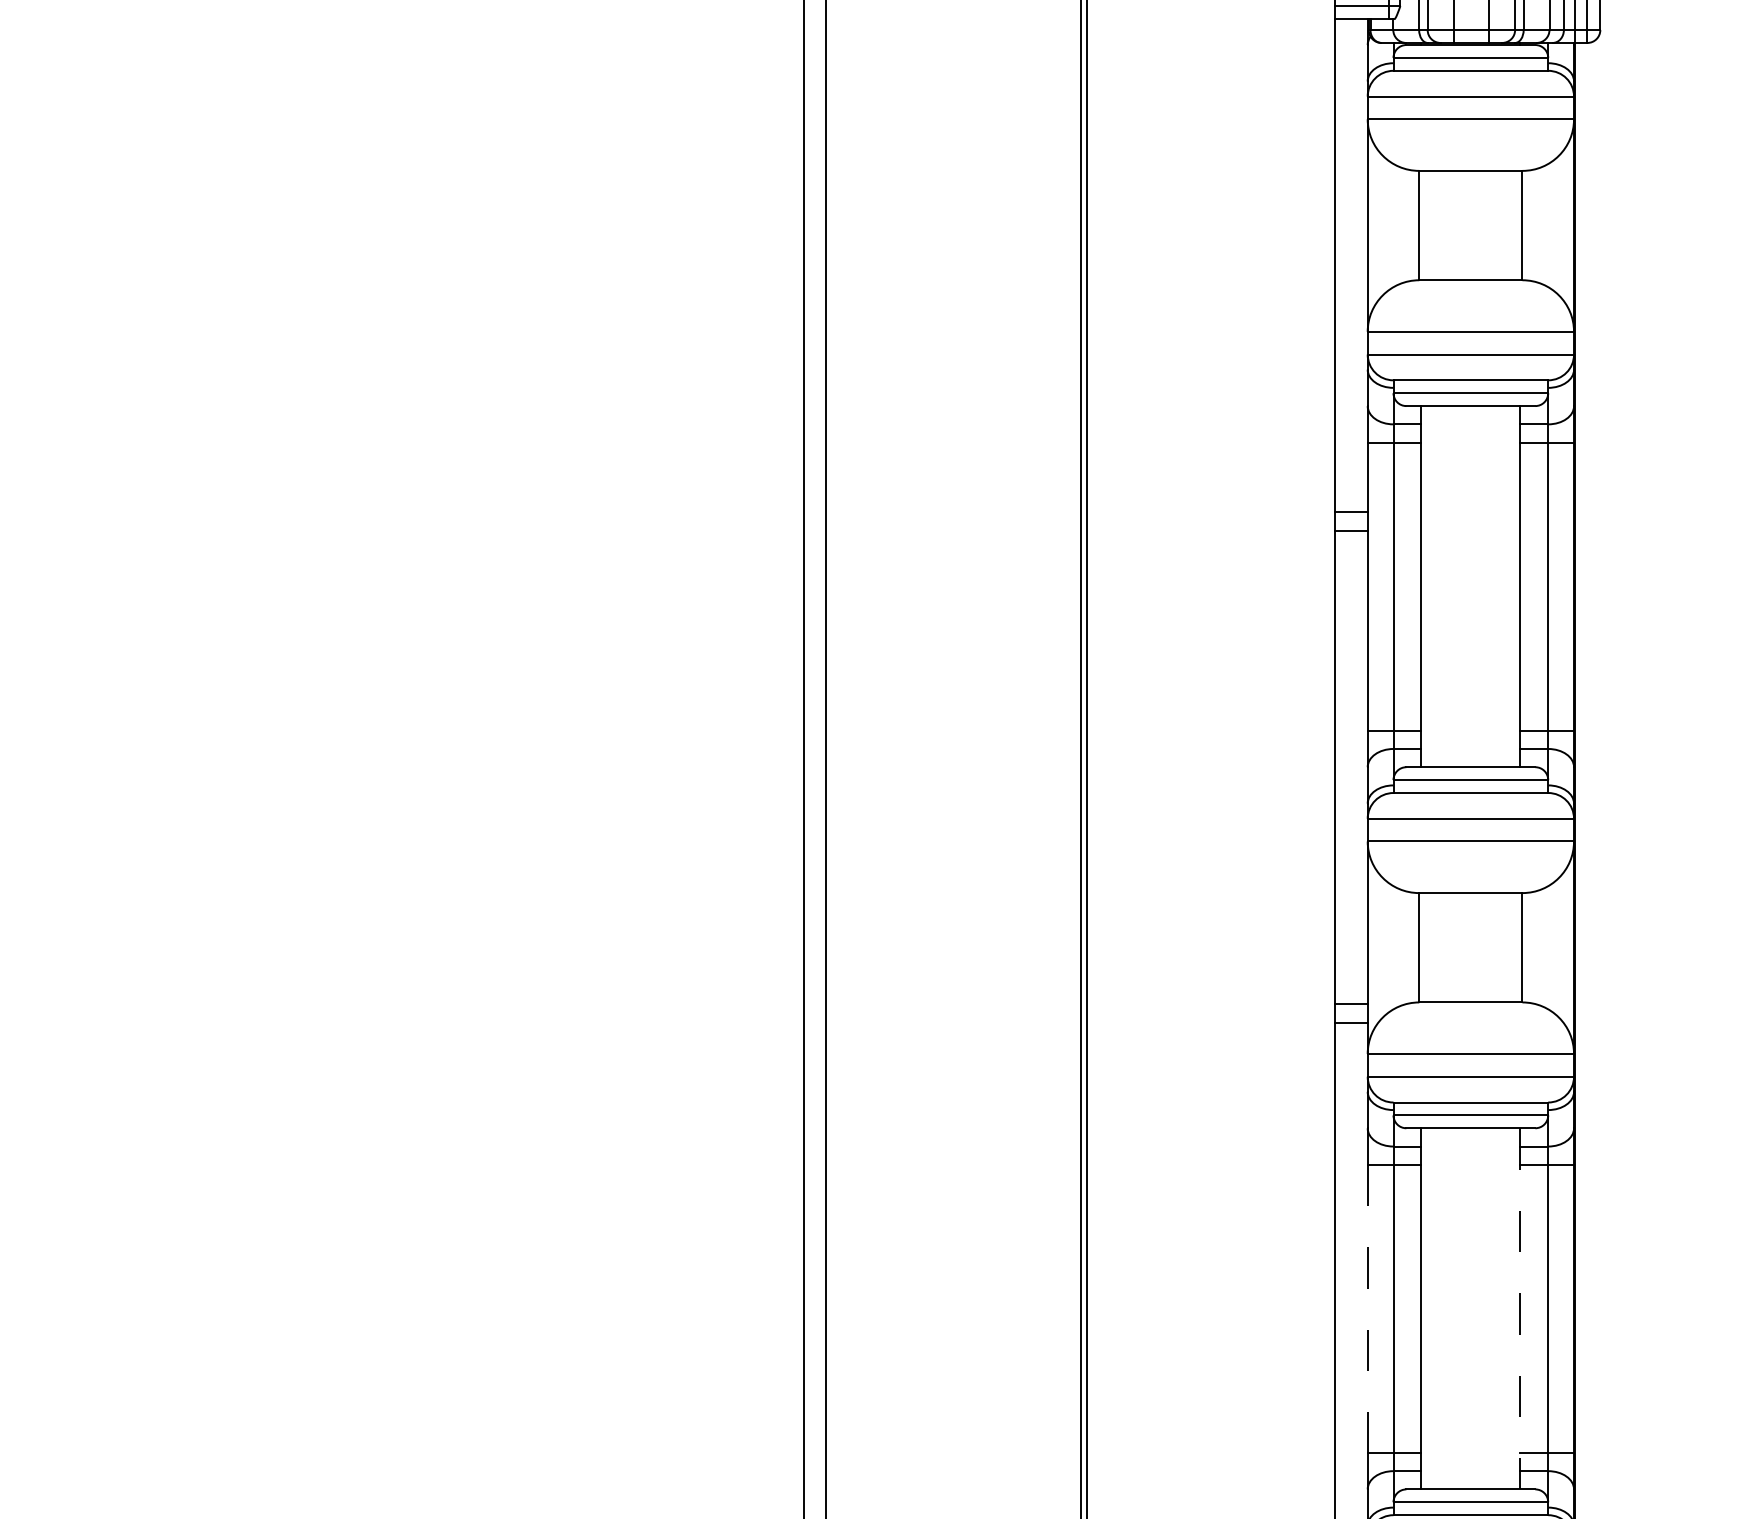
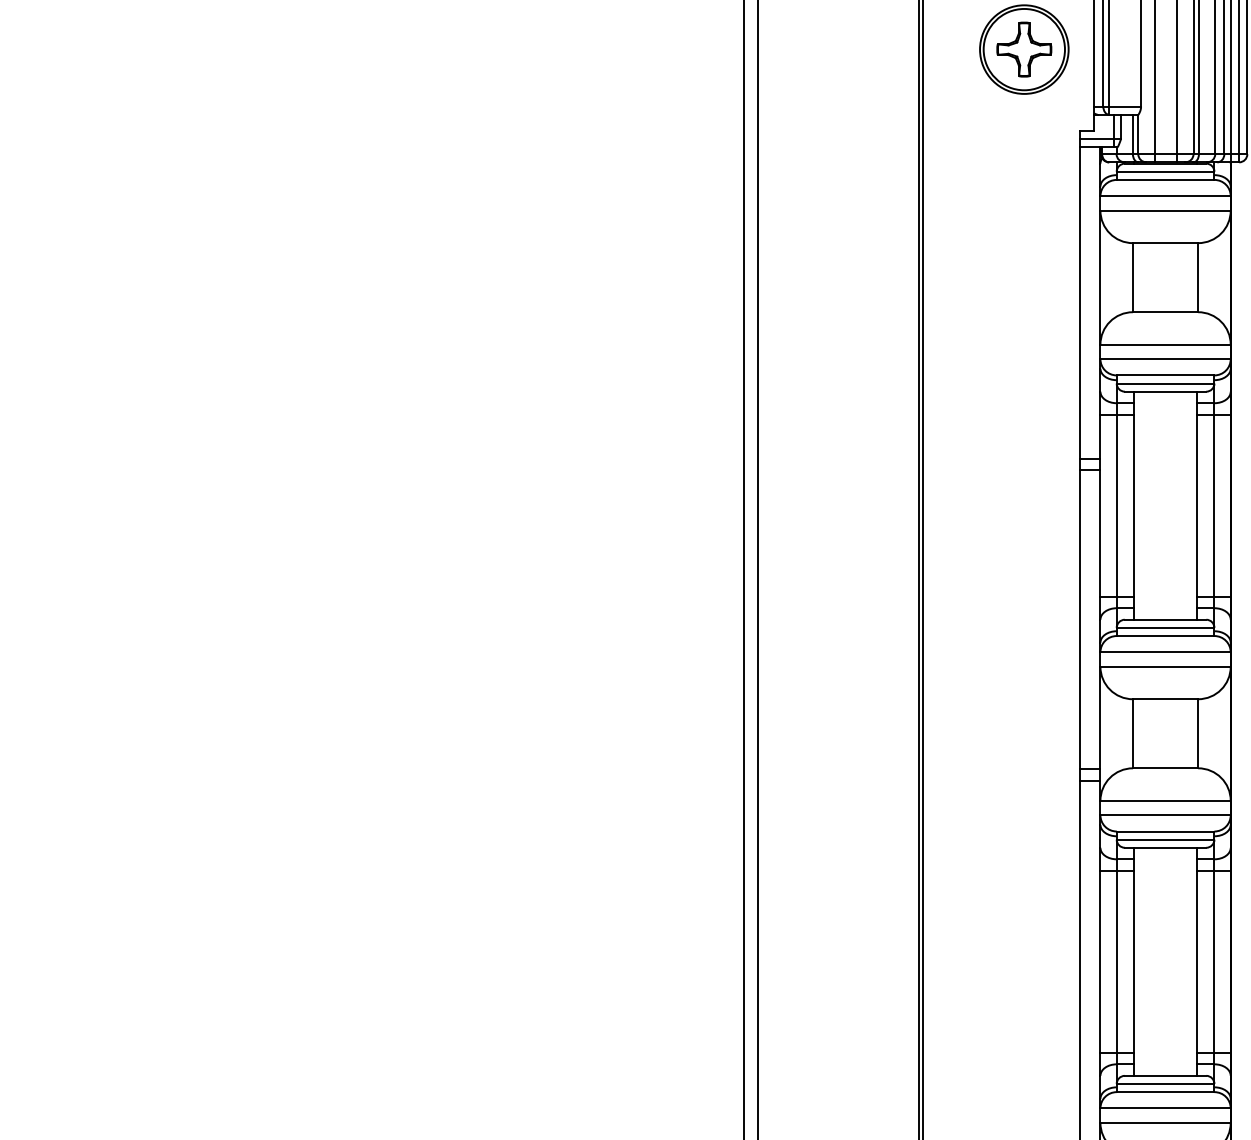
line: (1367, 1308) -> (1100, 961), dashed -> solid
line: (1519, 1309) -> (1196, 962), dashed -> solid

